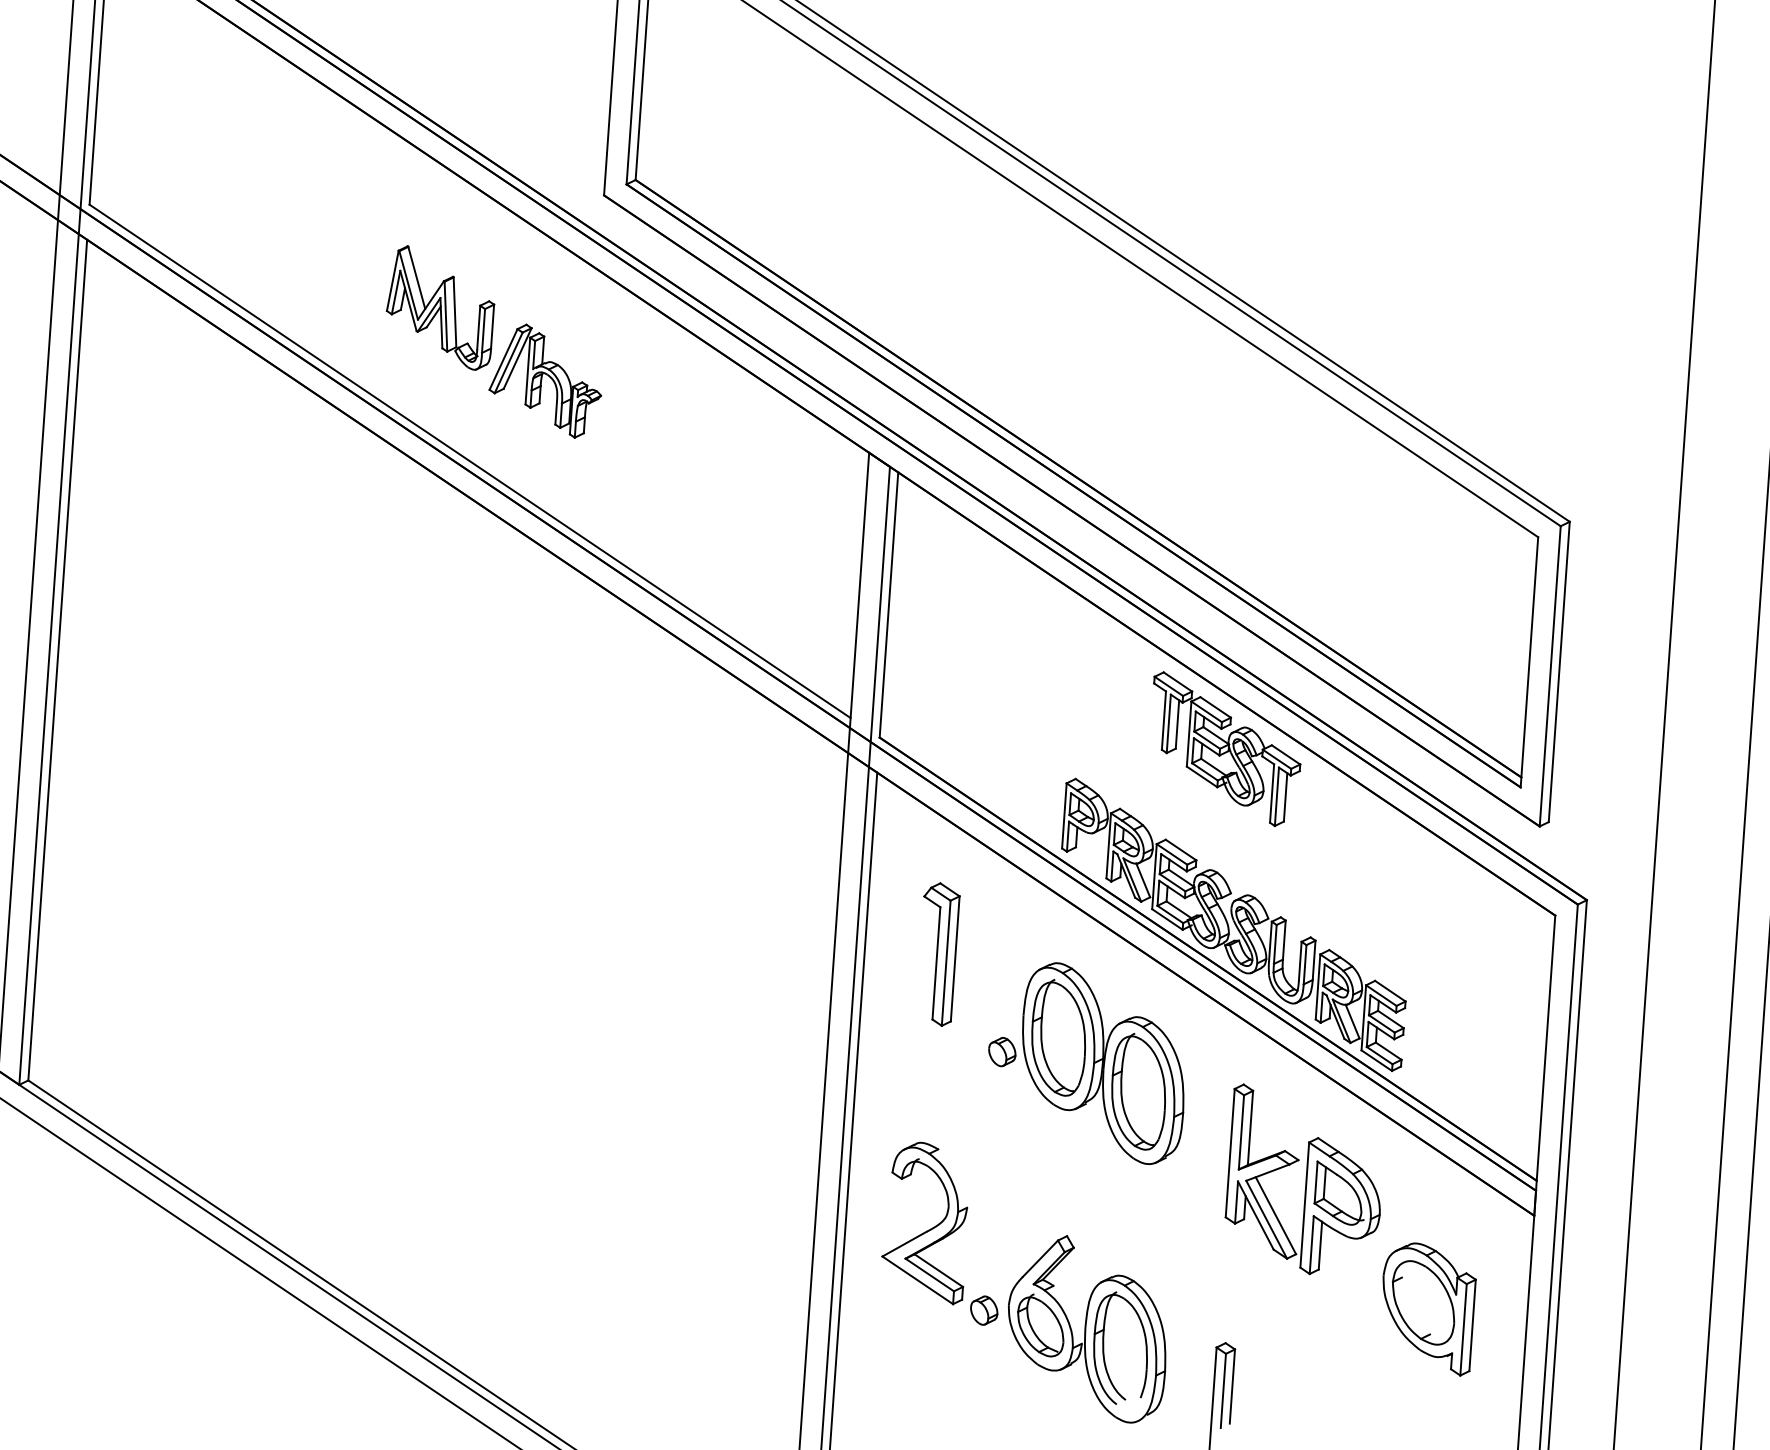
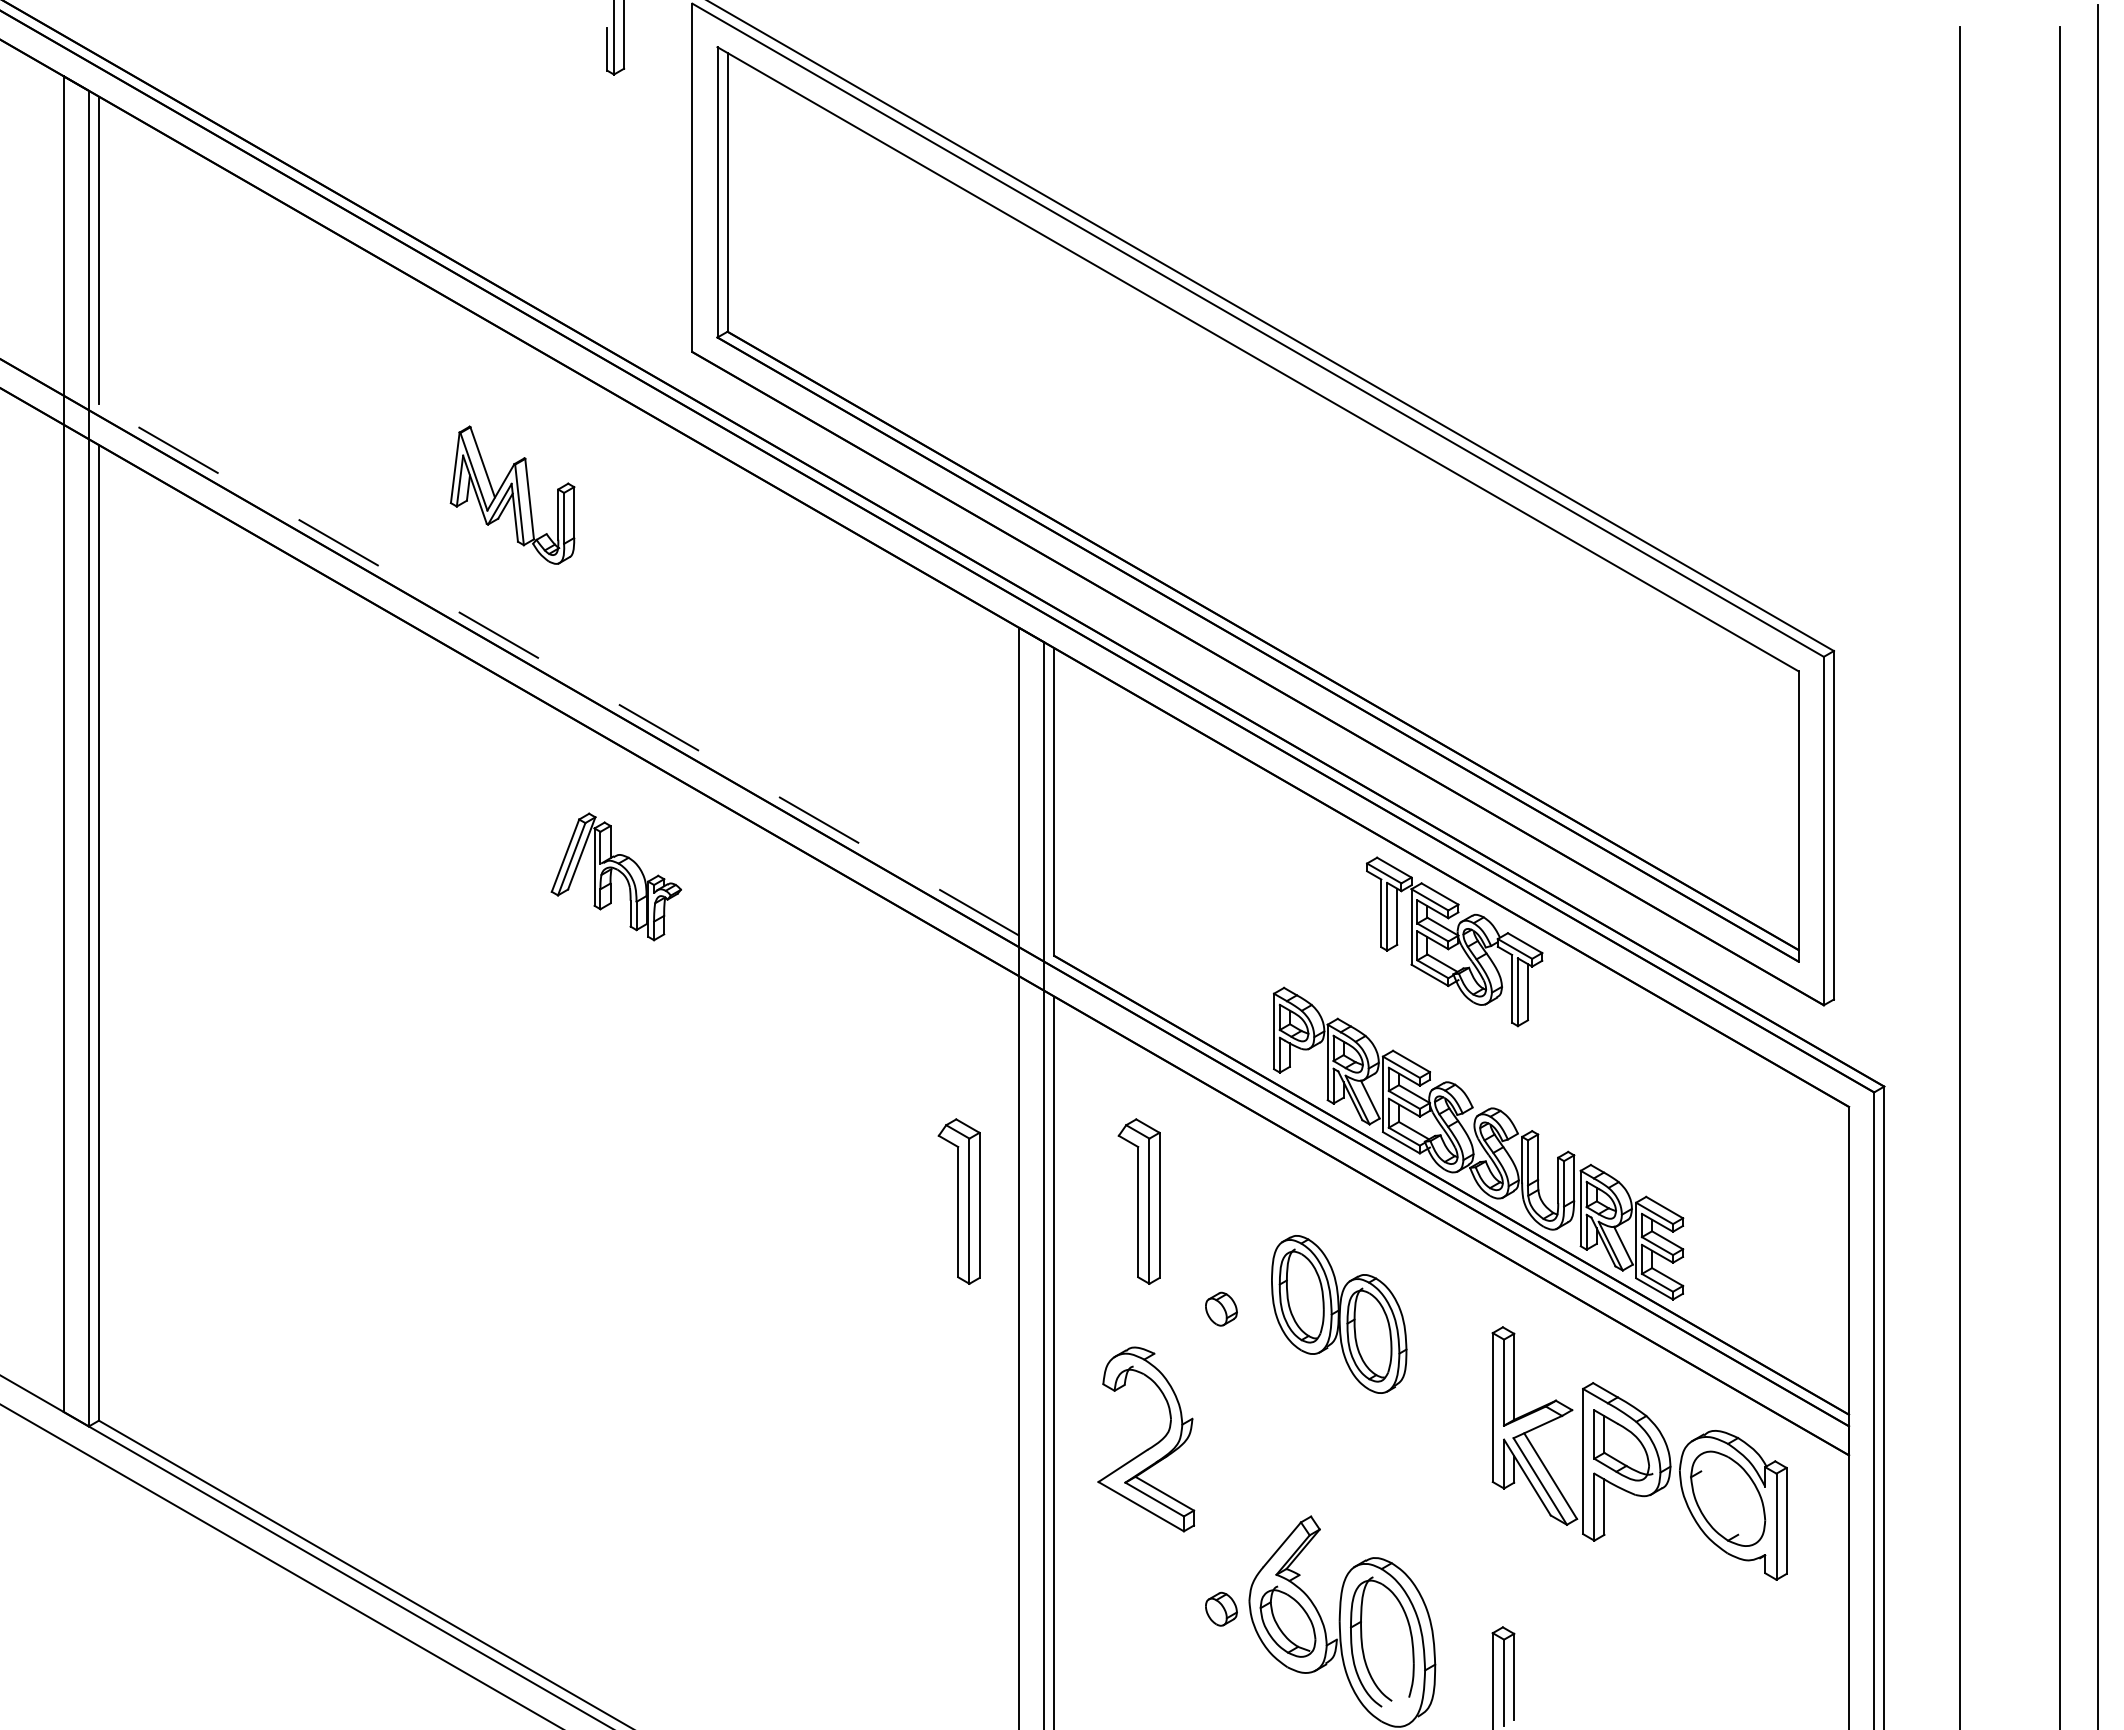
part: (545, 380) -> (615, 876), moved
line: (469, 460) -> (558, 669), solid -> dashed
part: (782, 943) -> (958, 1201), added
part: (1103, 1063) -> (1339, 1314), size x0.7
part: (931, 1228) -> (1152, 1445), moved
part: (1427, 1308) -> (1733, 1505), moved

